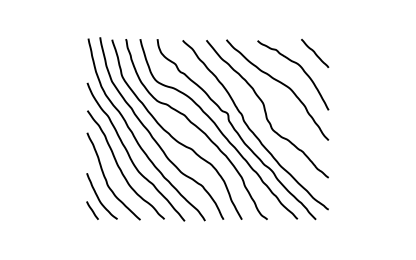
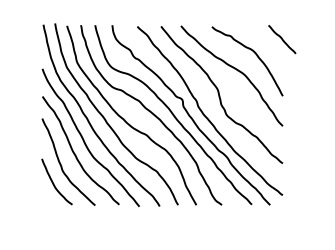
line: (315, 53) -> (282, 39), moved
line: (92, 210) -> (47, 196), removed

